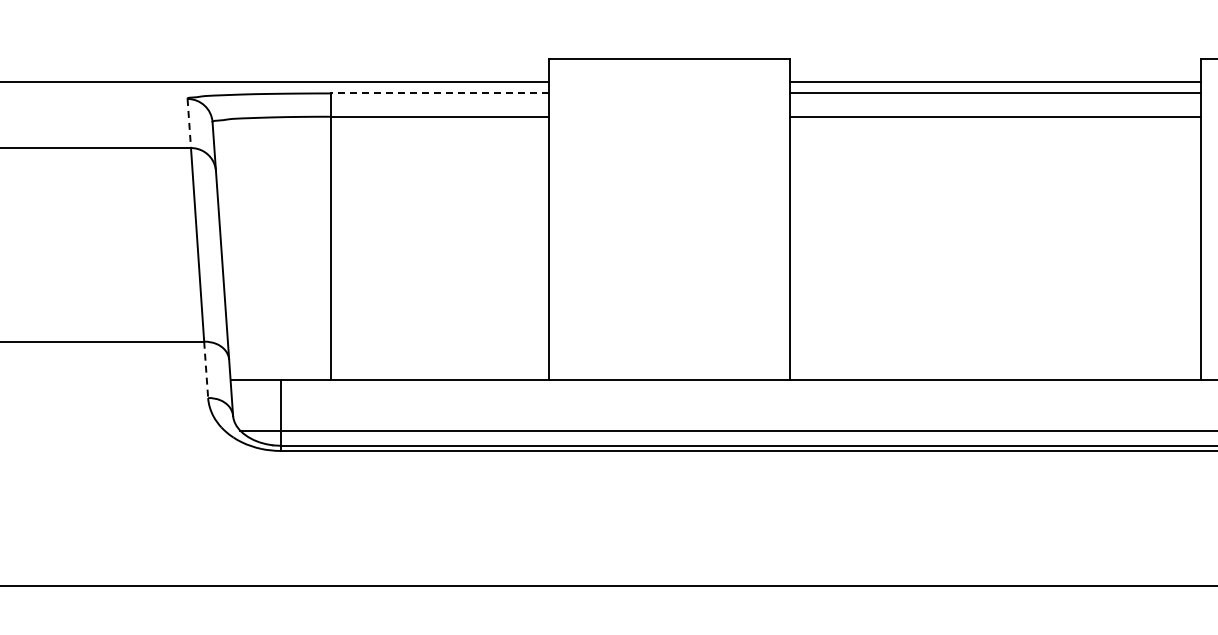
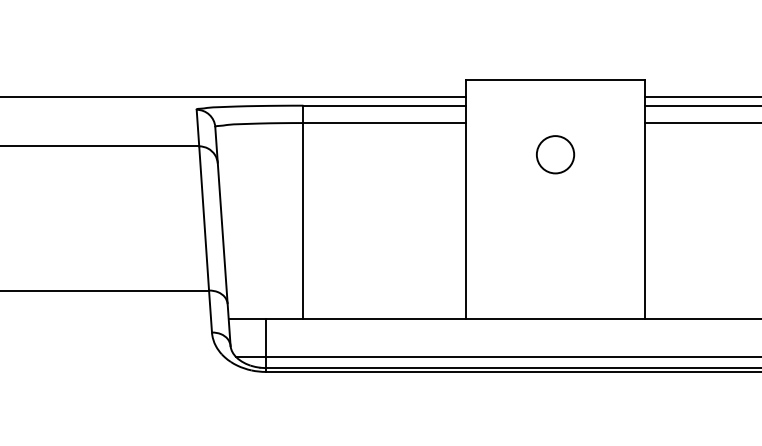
line: (439, 93) -> (384, 105), dashed -> solid
line: (189, 123) -> (198, 128), dashed -> solid
circle: (669, 159) -> (555, 154), added
line: (206, 370) -> (210, 312), dashed -> solid

